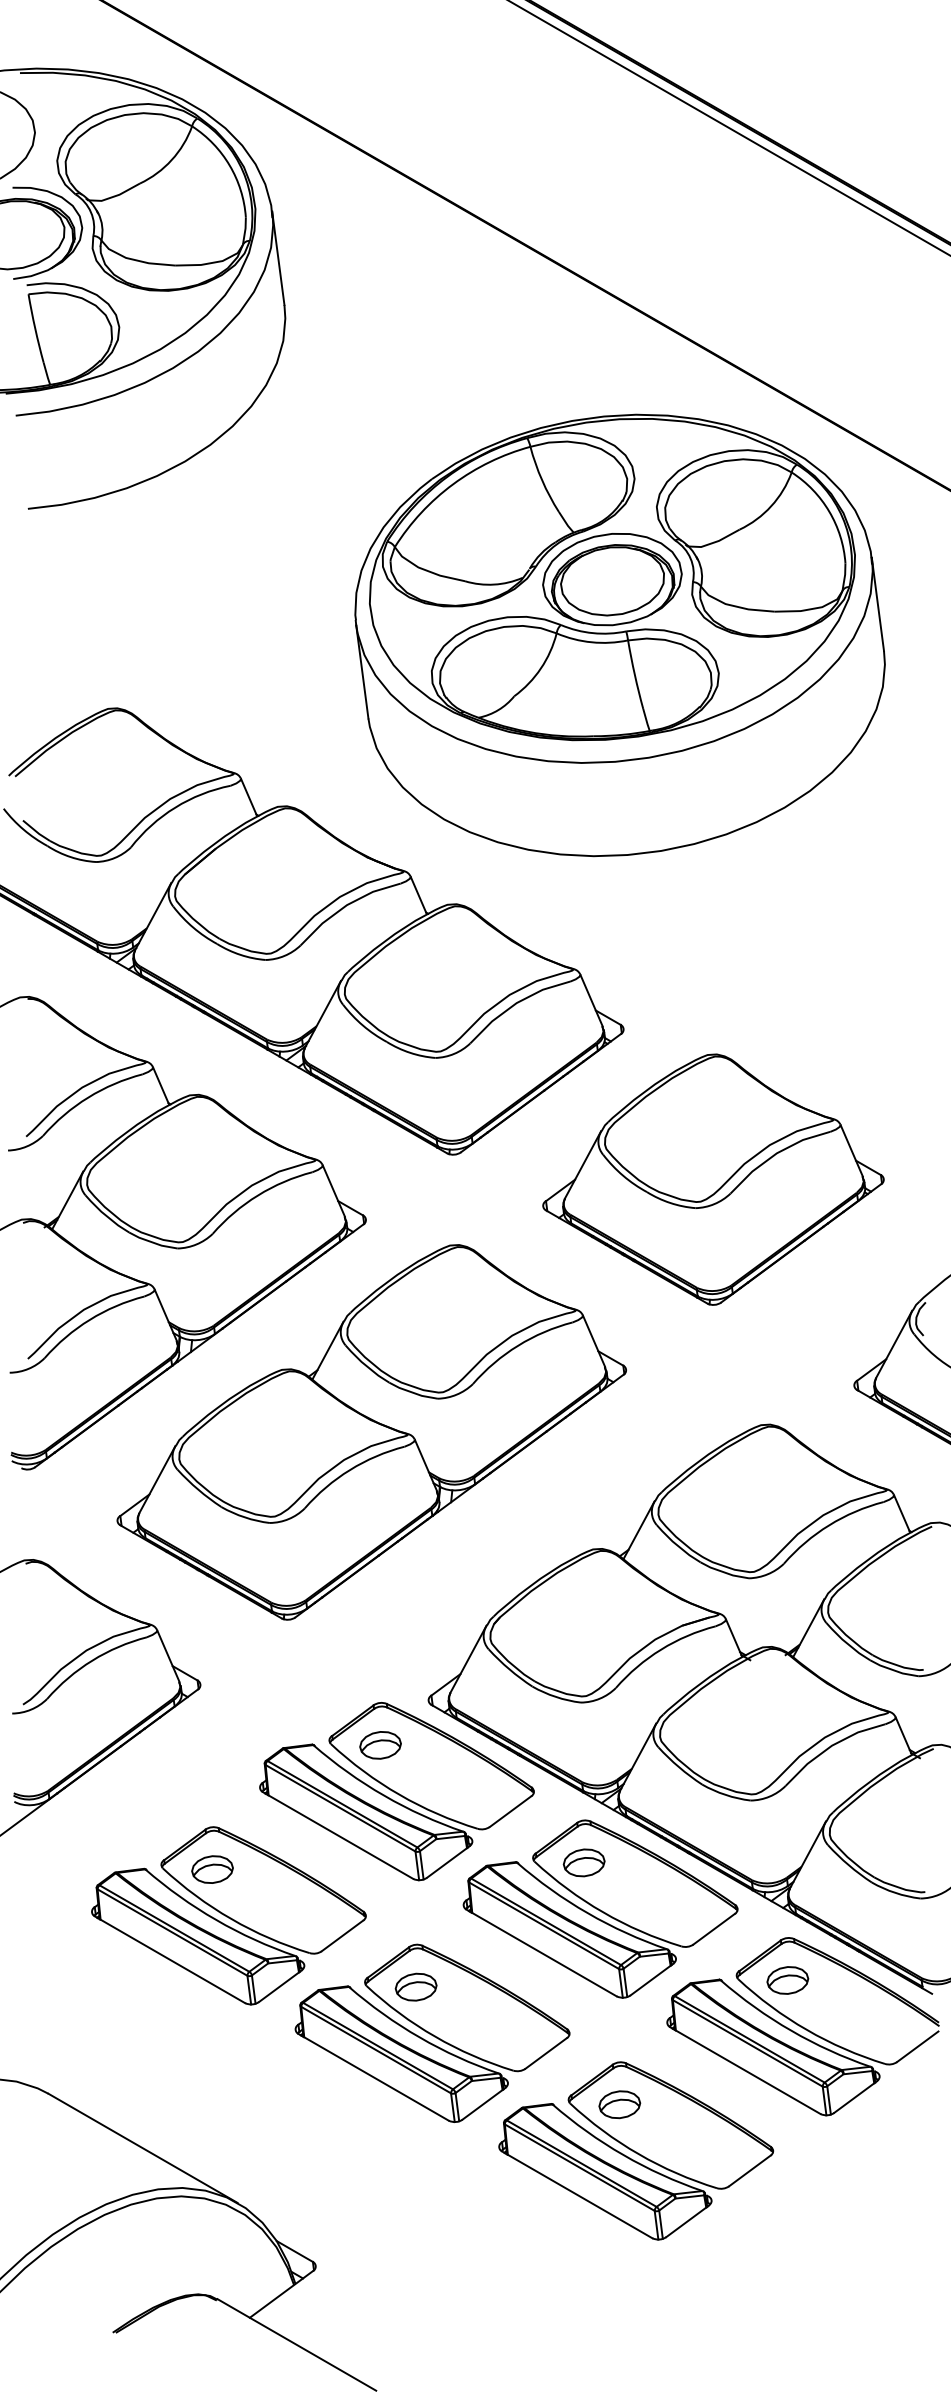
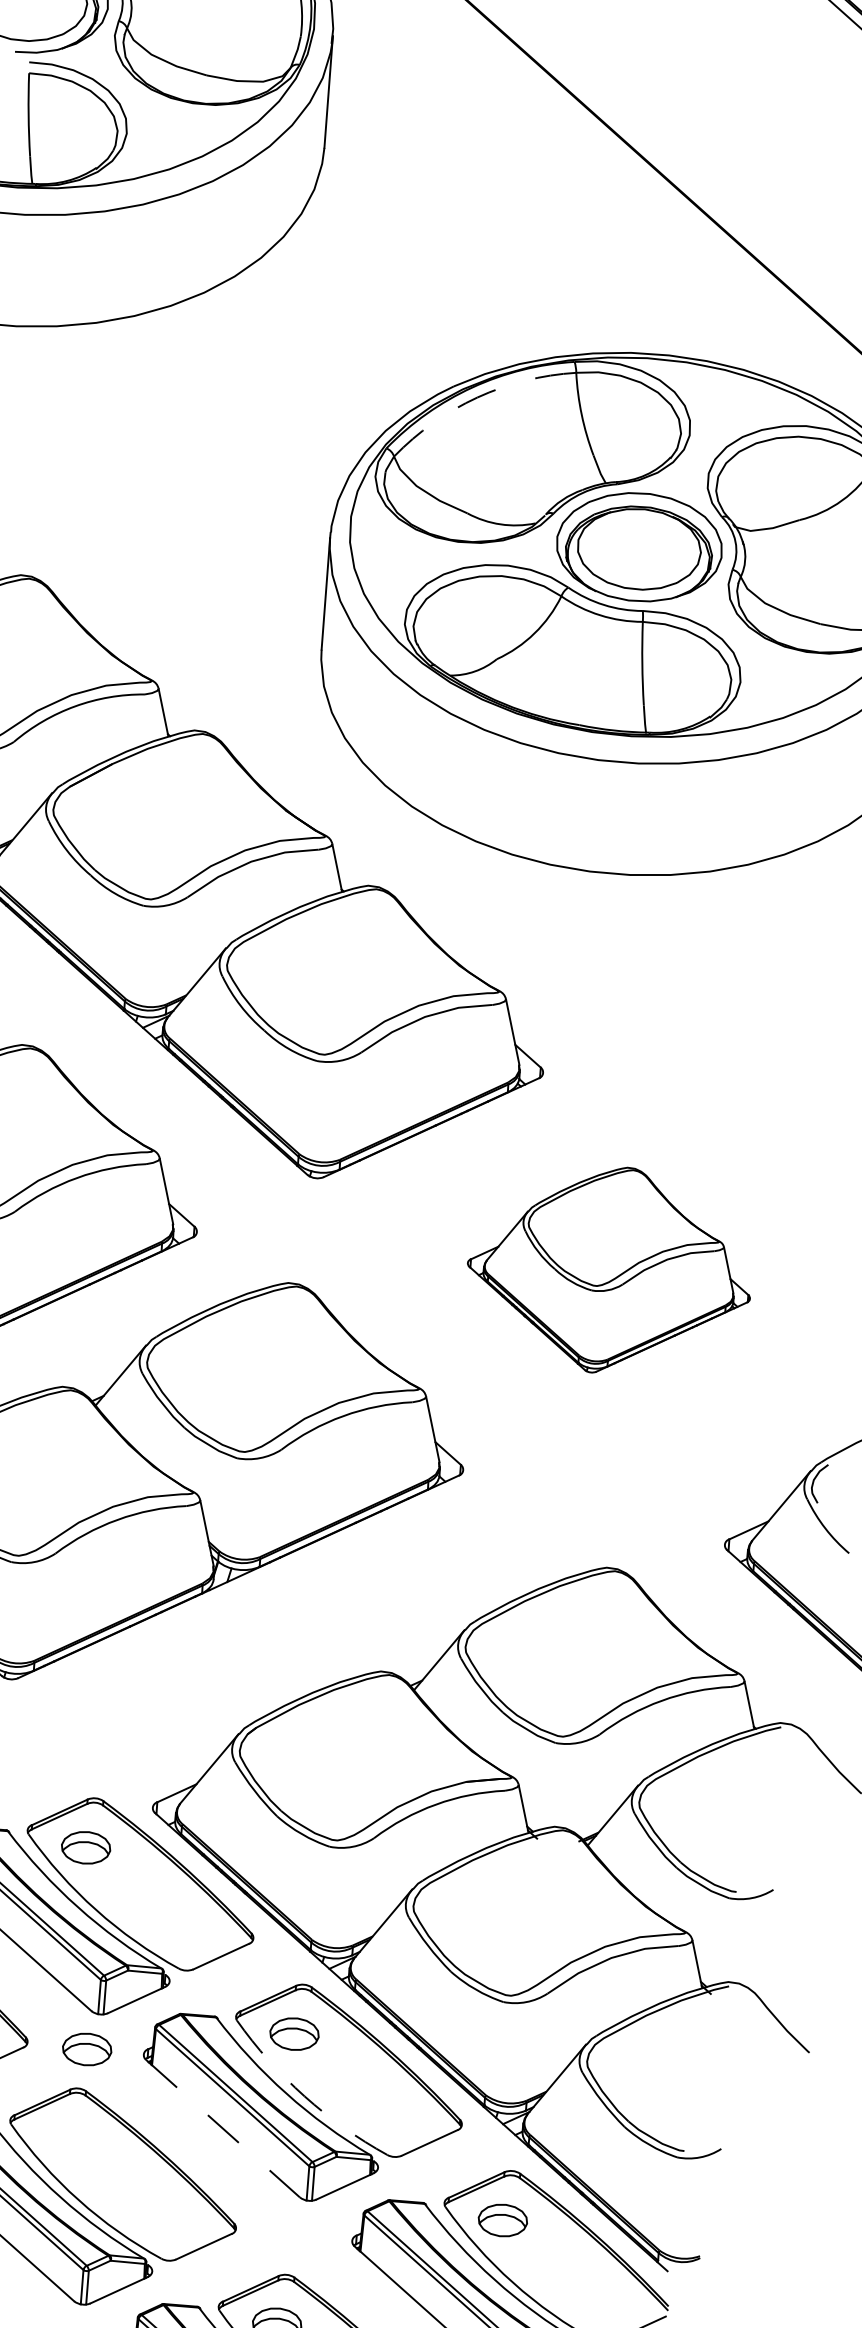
arc: (453, 484) -> (477, 397), solid -> dashed
part: (713, 1179) -> (611, 1270), size x0.7
arc: (603, 1912) -> (304, 2096), solid -> dashed
line: (541, 1953) -> (222, 2129), solid -> dashed
part: (415, 1986) -> (86, 2048), moved

